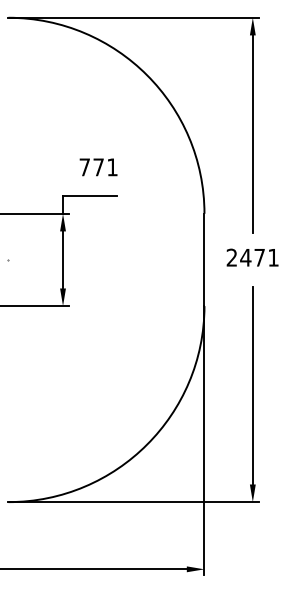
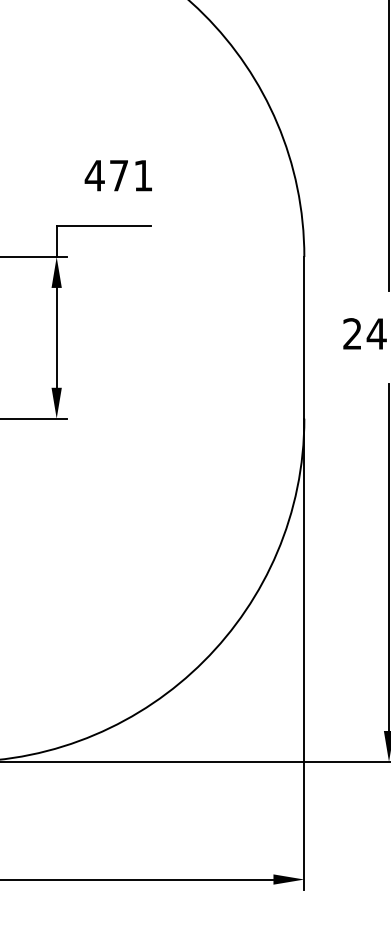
text: (84, 167) -> (94, 175), 771 -> 471

